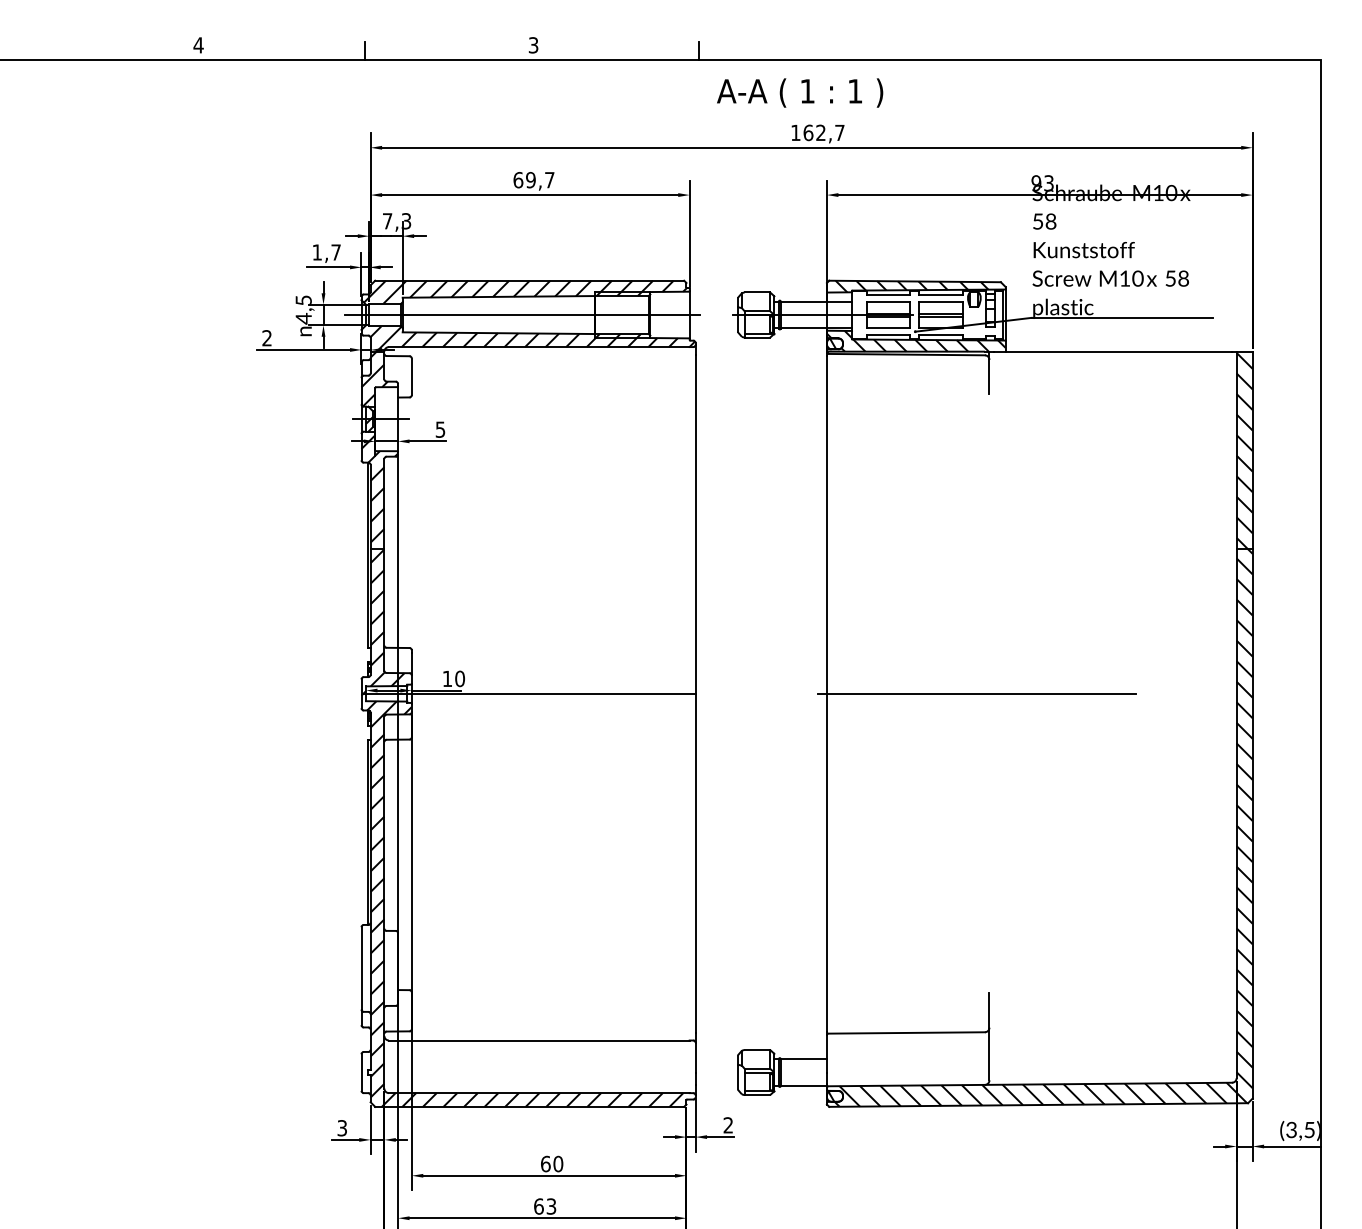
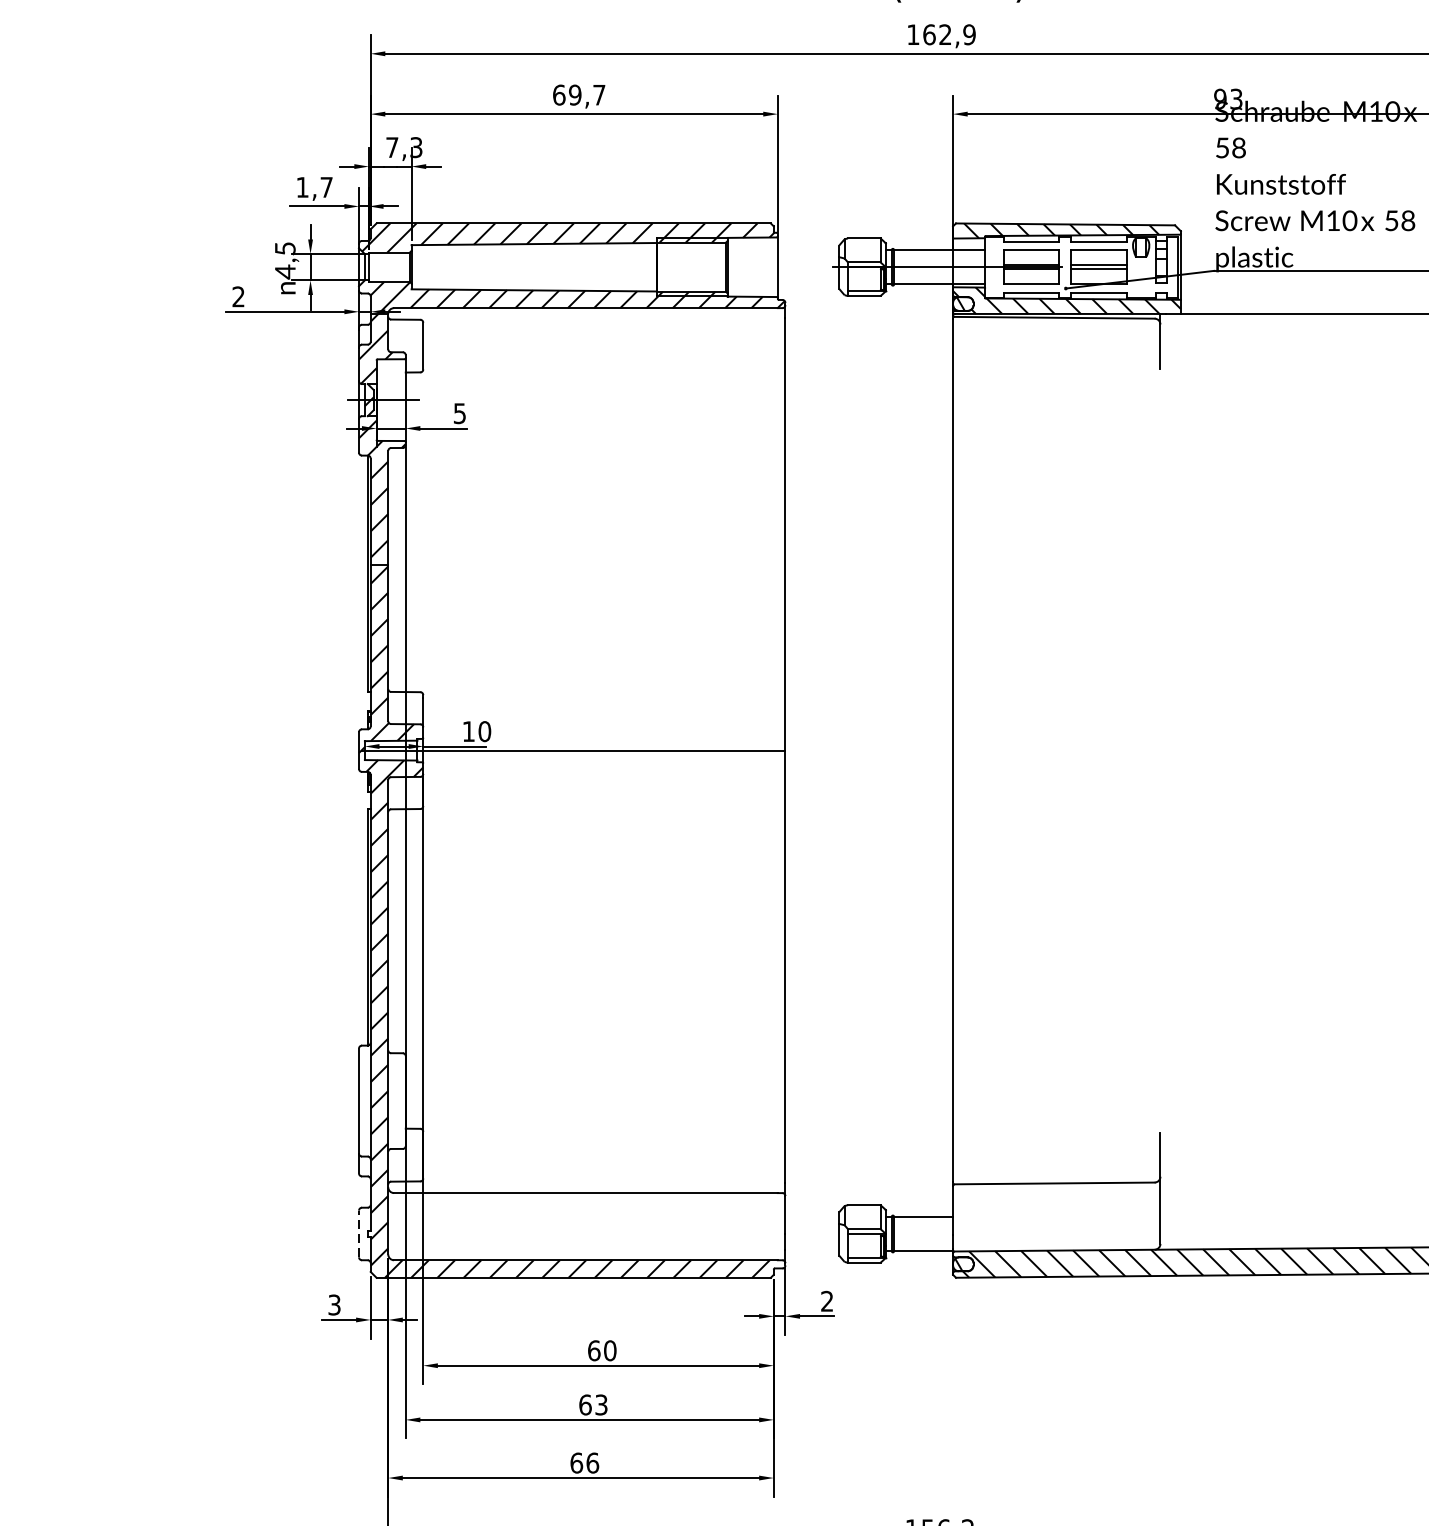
text: (839, 132) -> (969, 34), 162,7 -> 162,9
line: (522, 315) -> (564, 267), removed
line: (976, 693) -> (1143, 750), removed
line: (361, 1072) -> (359, 1233), solid -> dashed

